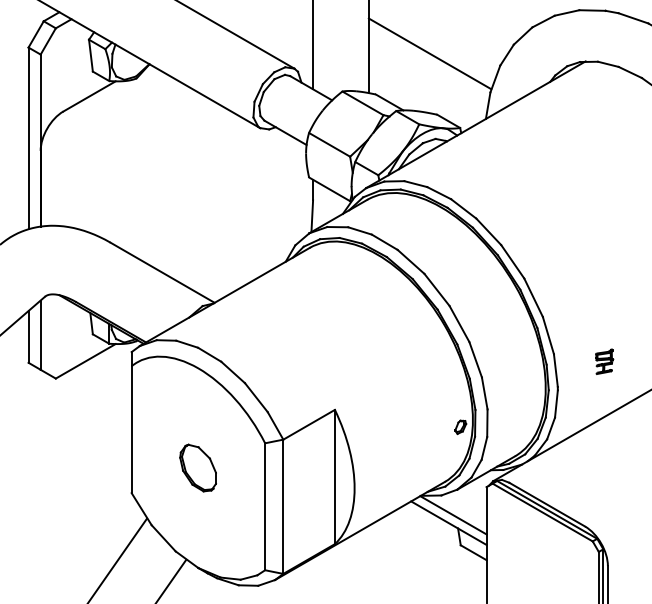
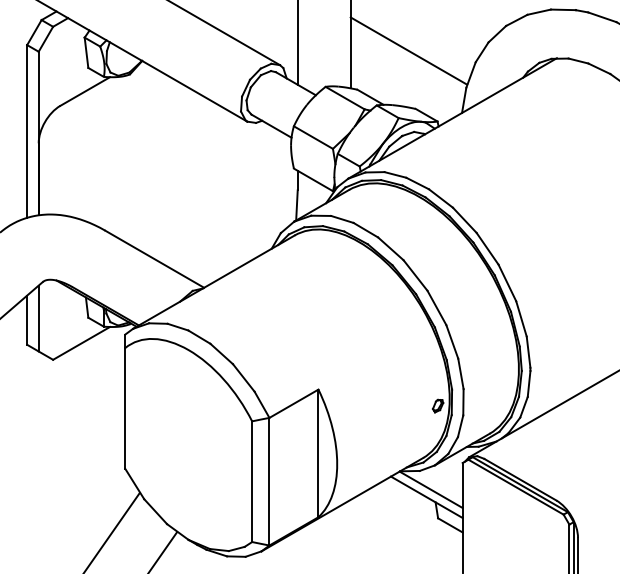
part: (604, 361) -> (574, 343), removed
part: (197, 467) -> (187, 444), removed

